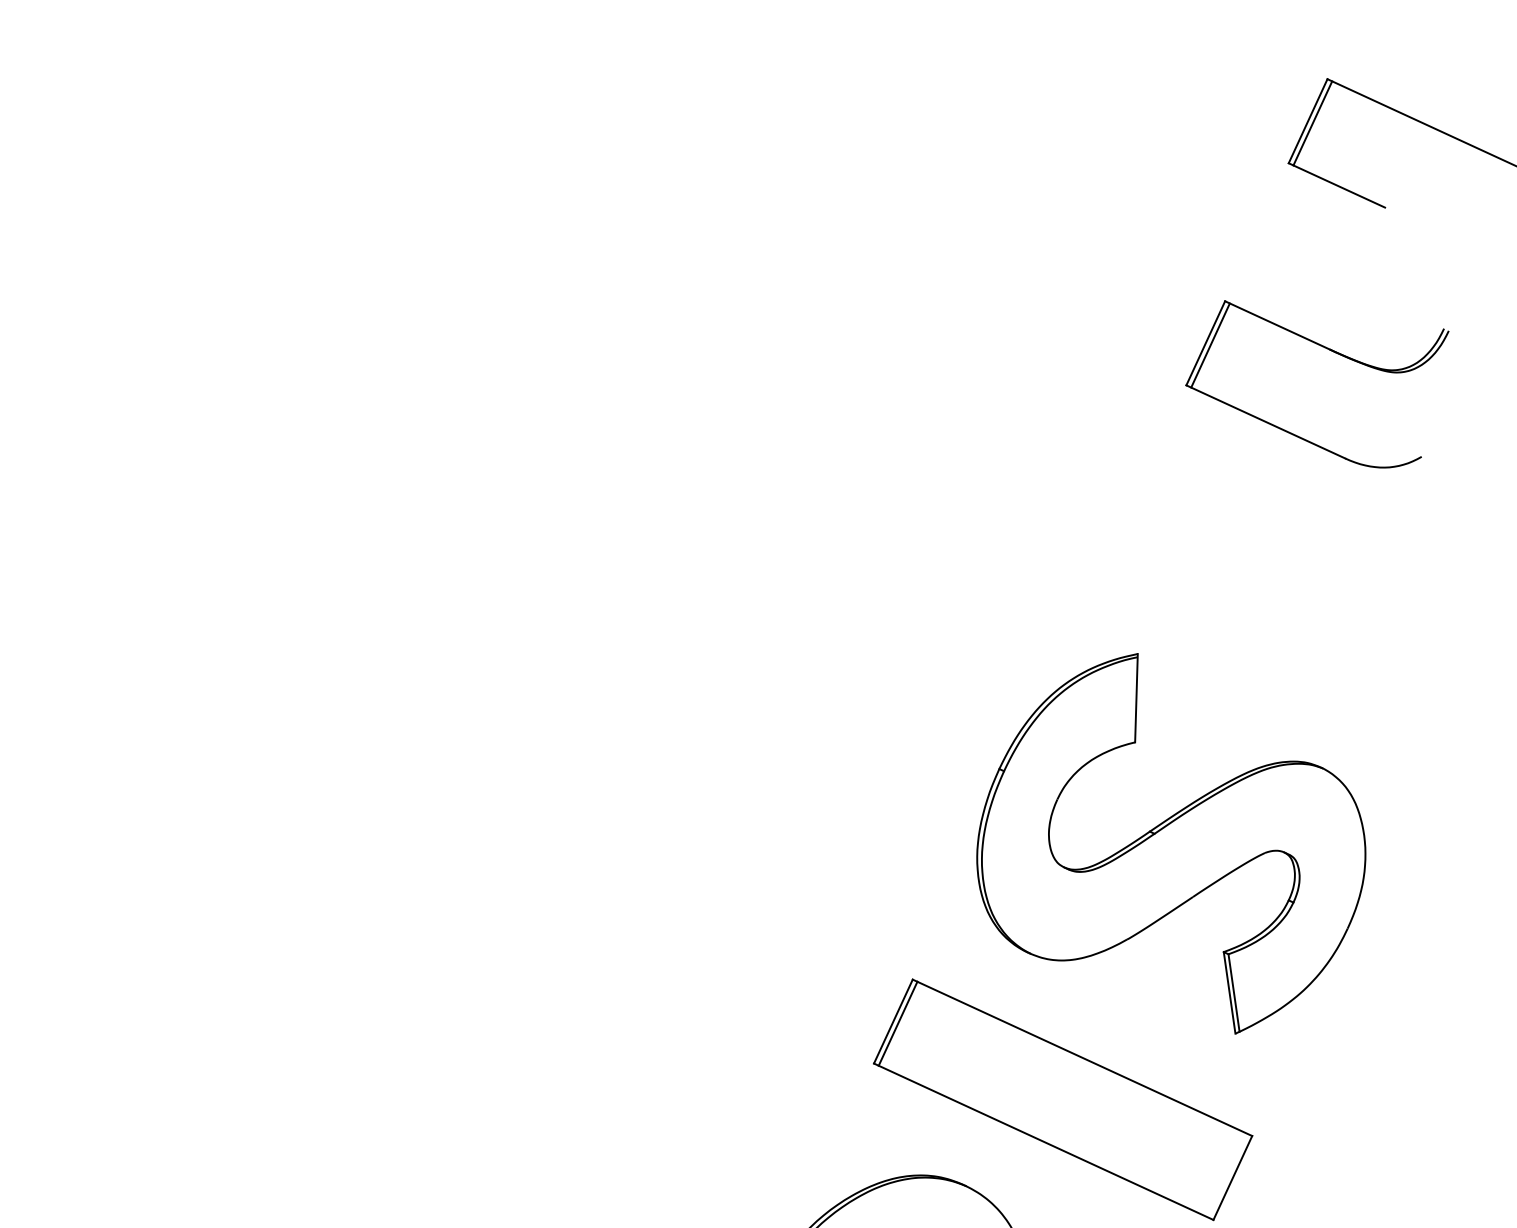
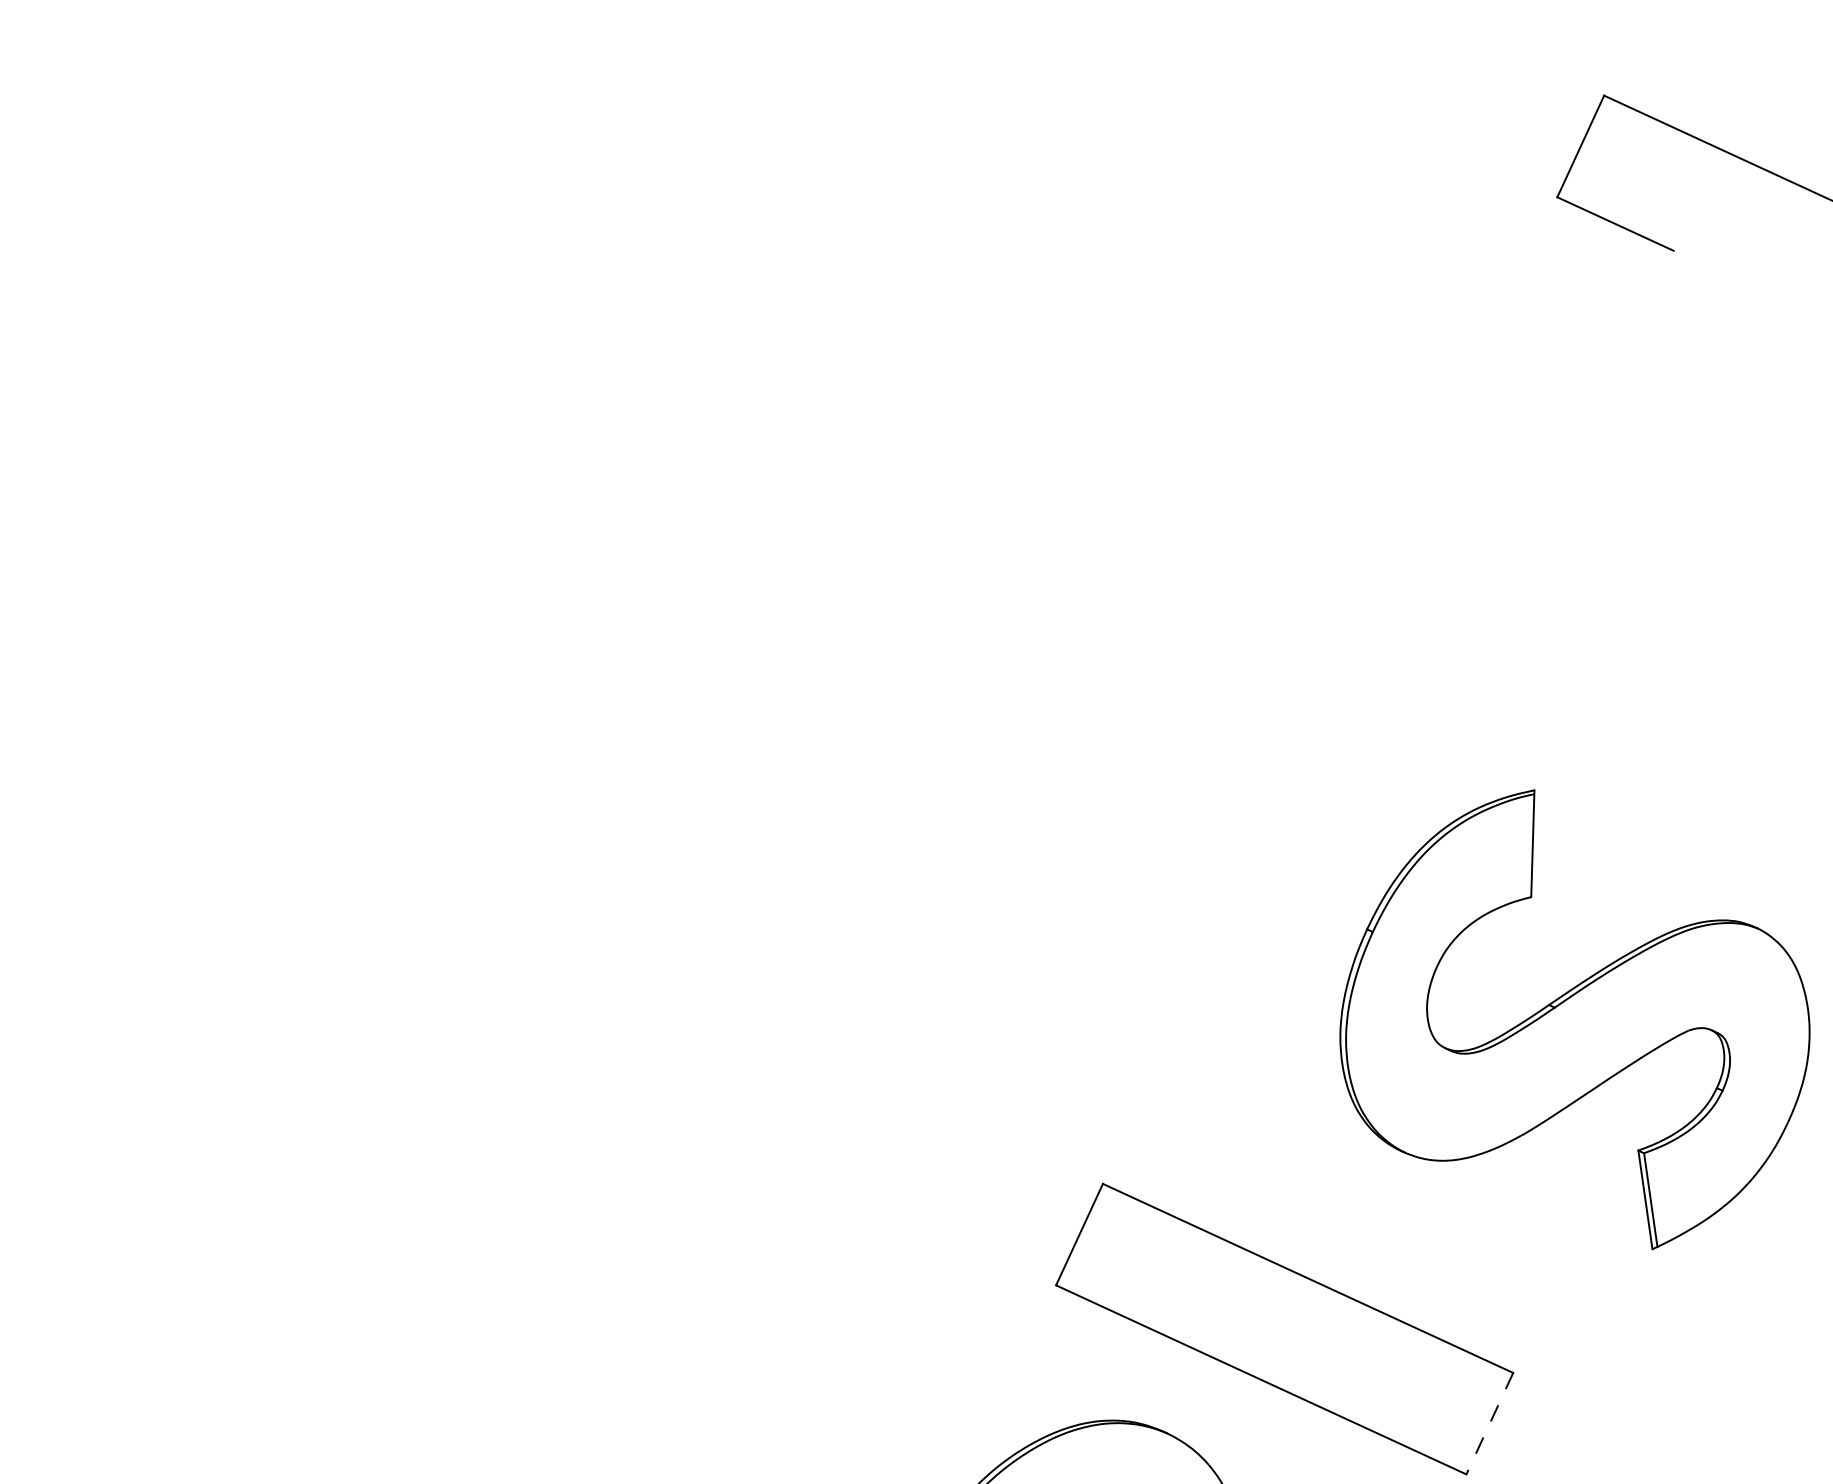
line: (1312, 123) -> (1586, 149), removed
part: (1333, 352) -> (1611, 425), removed
part: (1171, 843) -> (1575, 1019), moved
line: (897, 1023) -> (1084, 1236), removed
line: (1232, 1178) -> (1489, 1424), solid -> dashed

